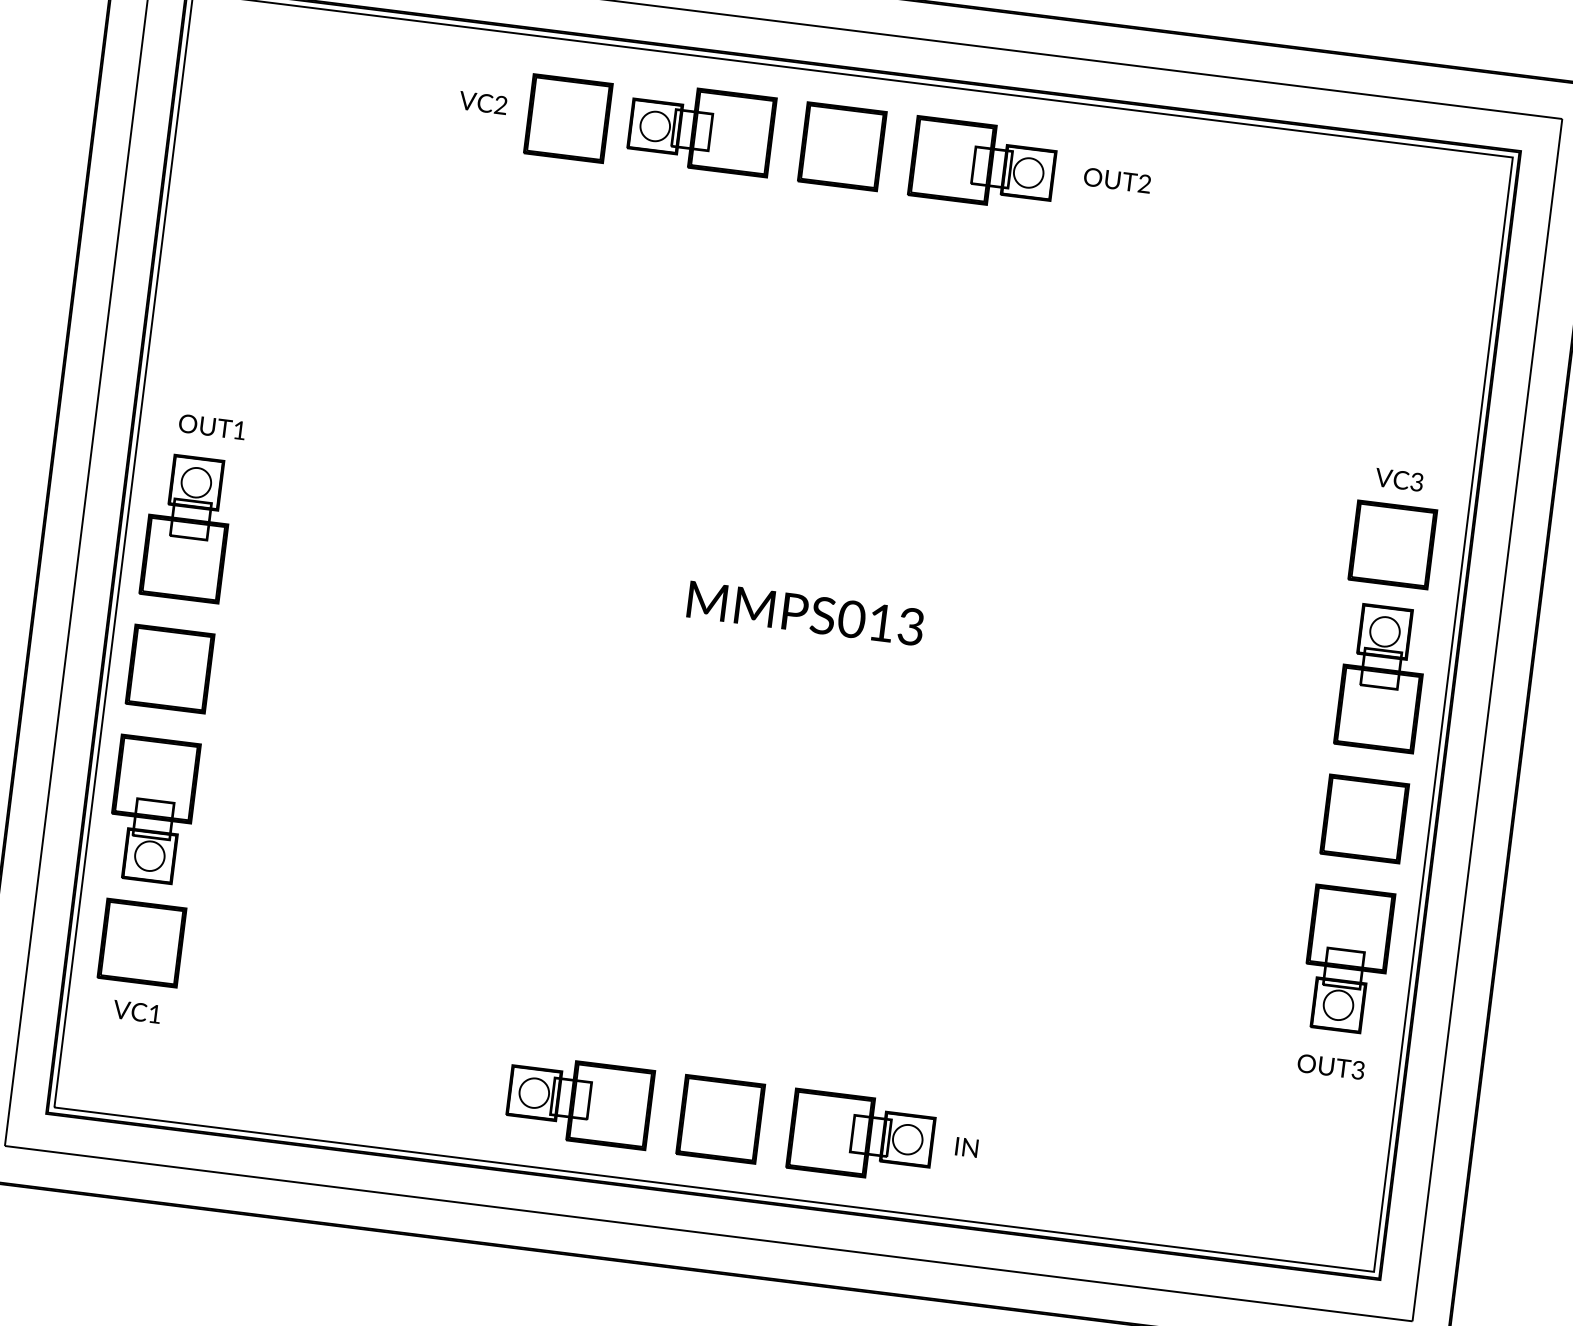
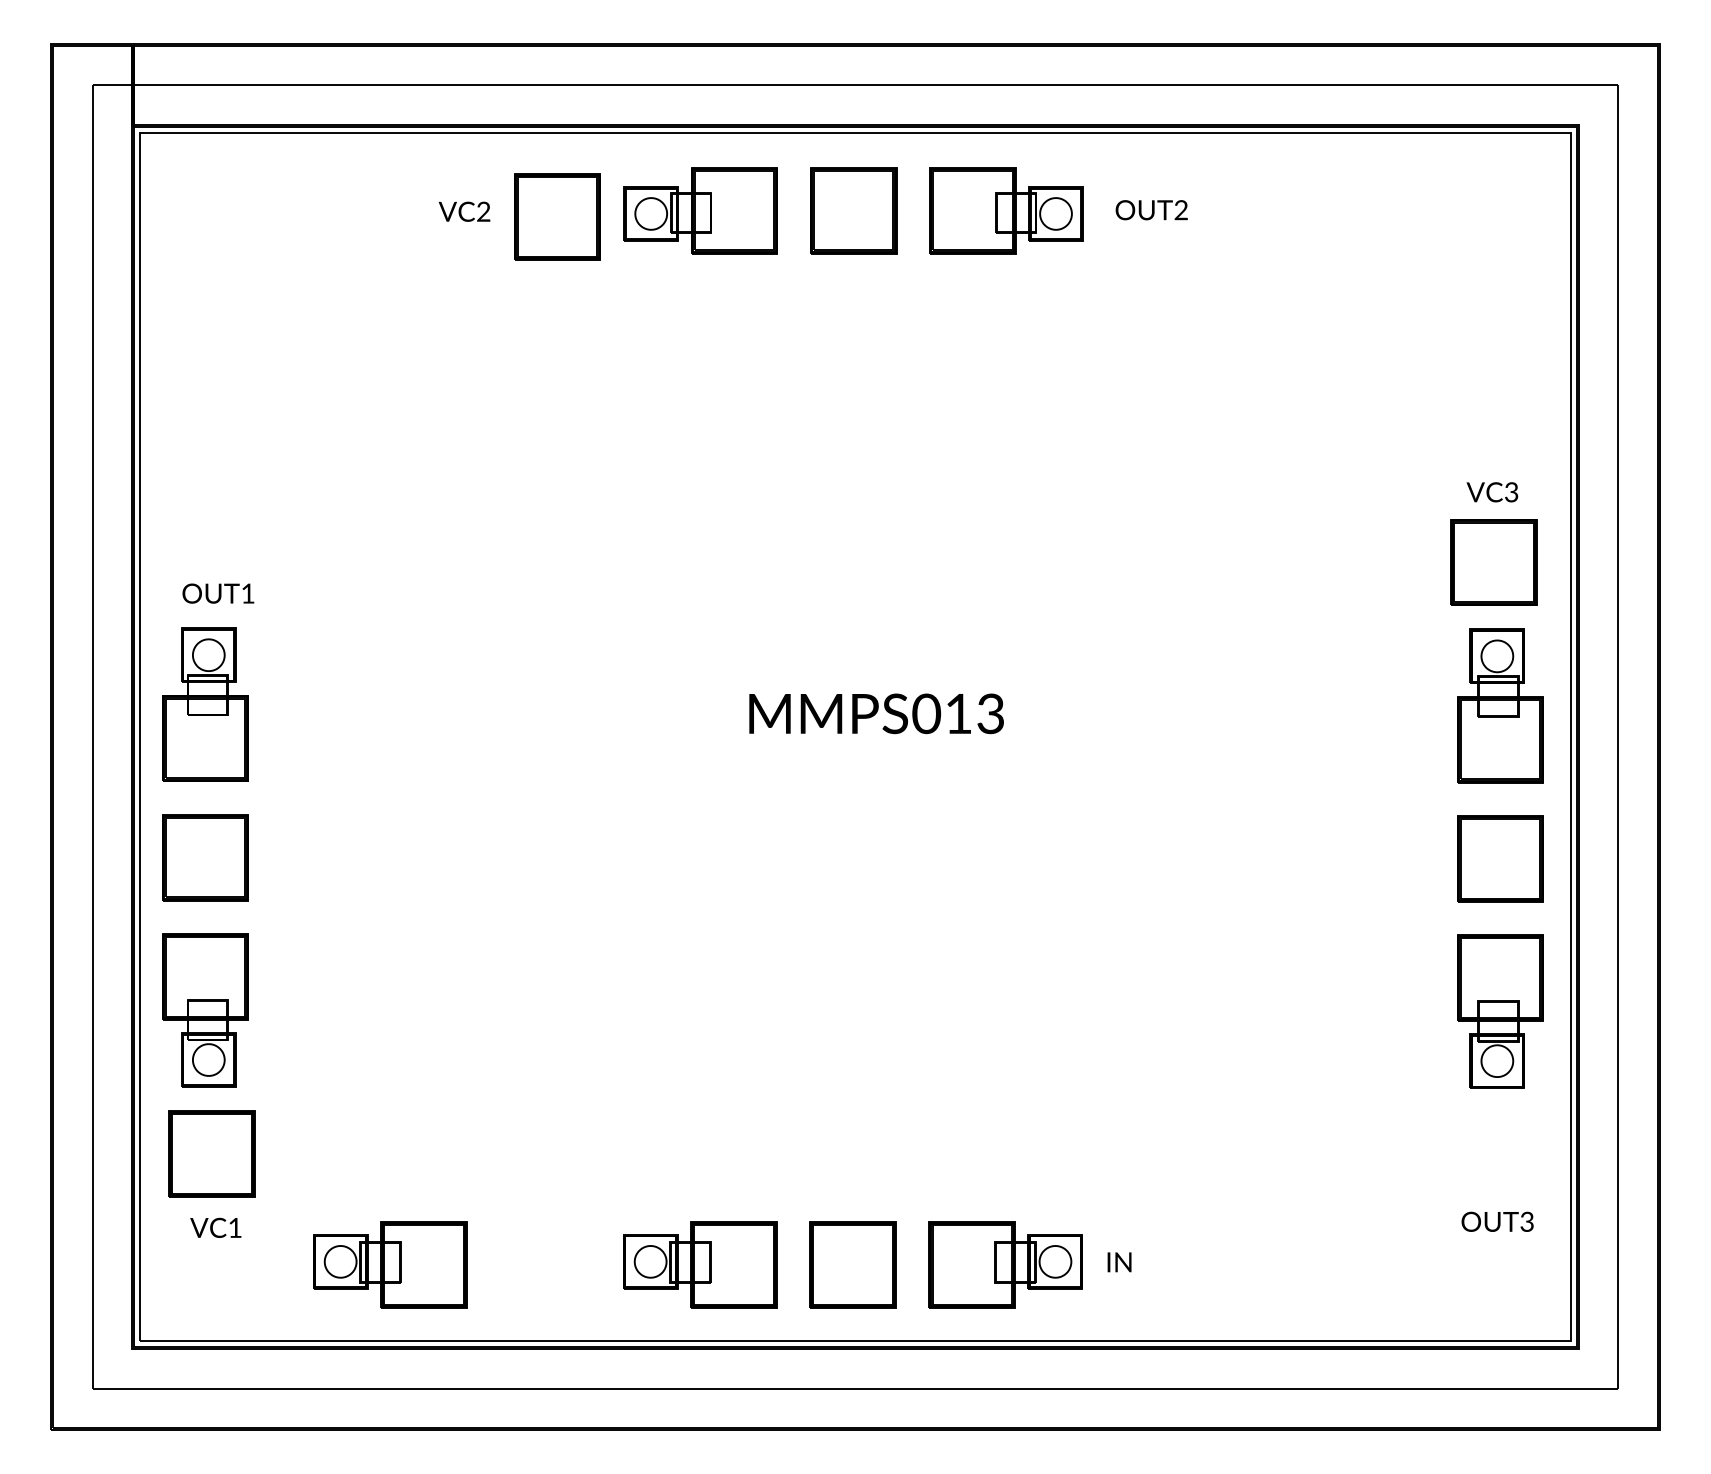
part: (293, 1065) -> (390, 1264), added
text: (1331, 1066) -> (1497, 1221), moved

